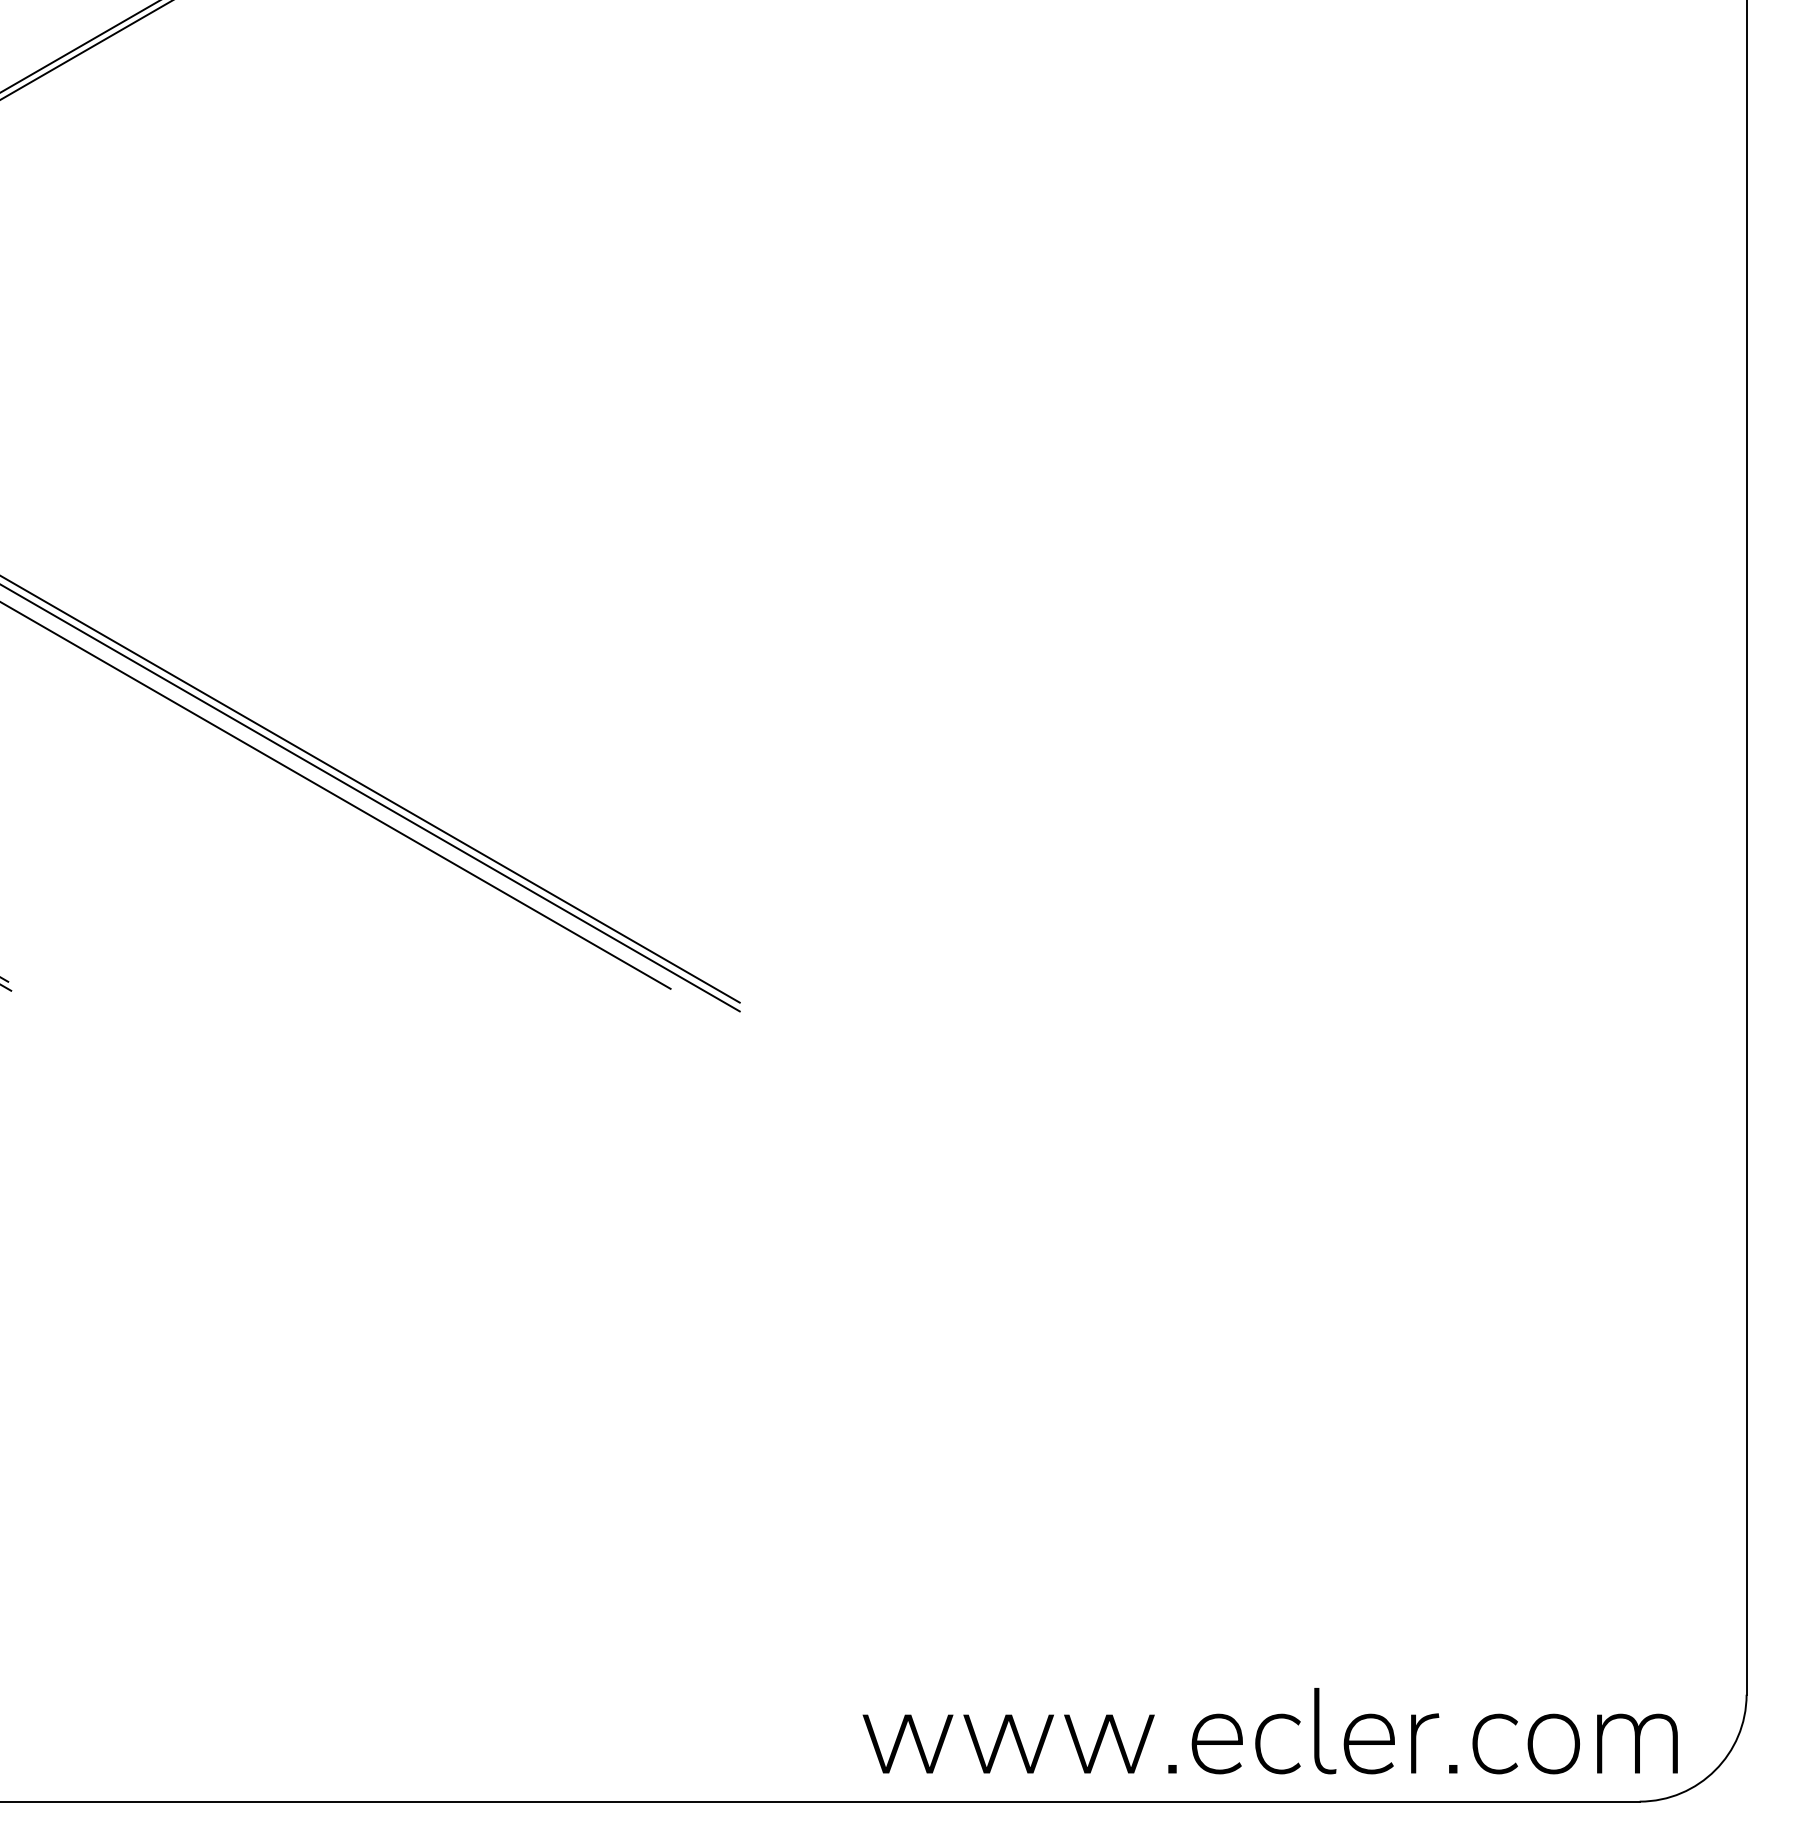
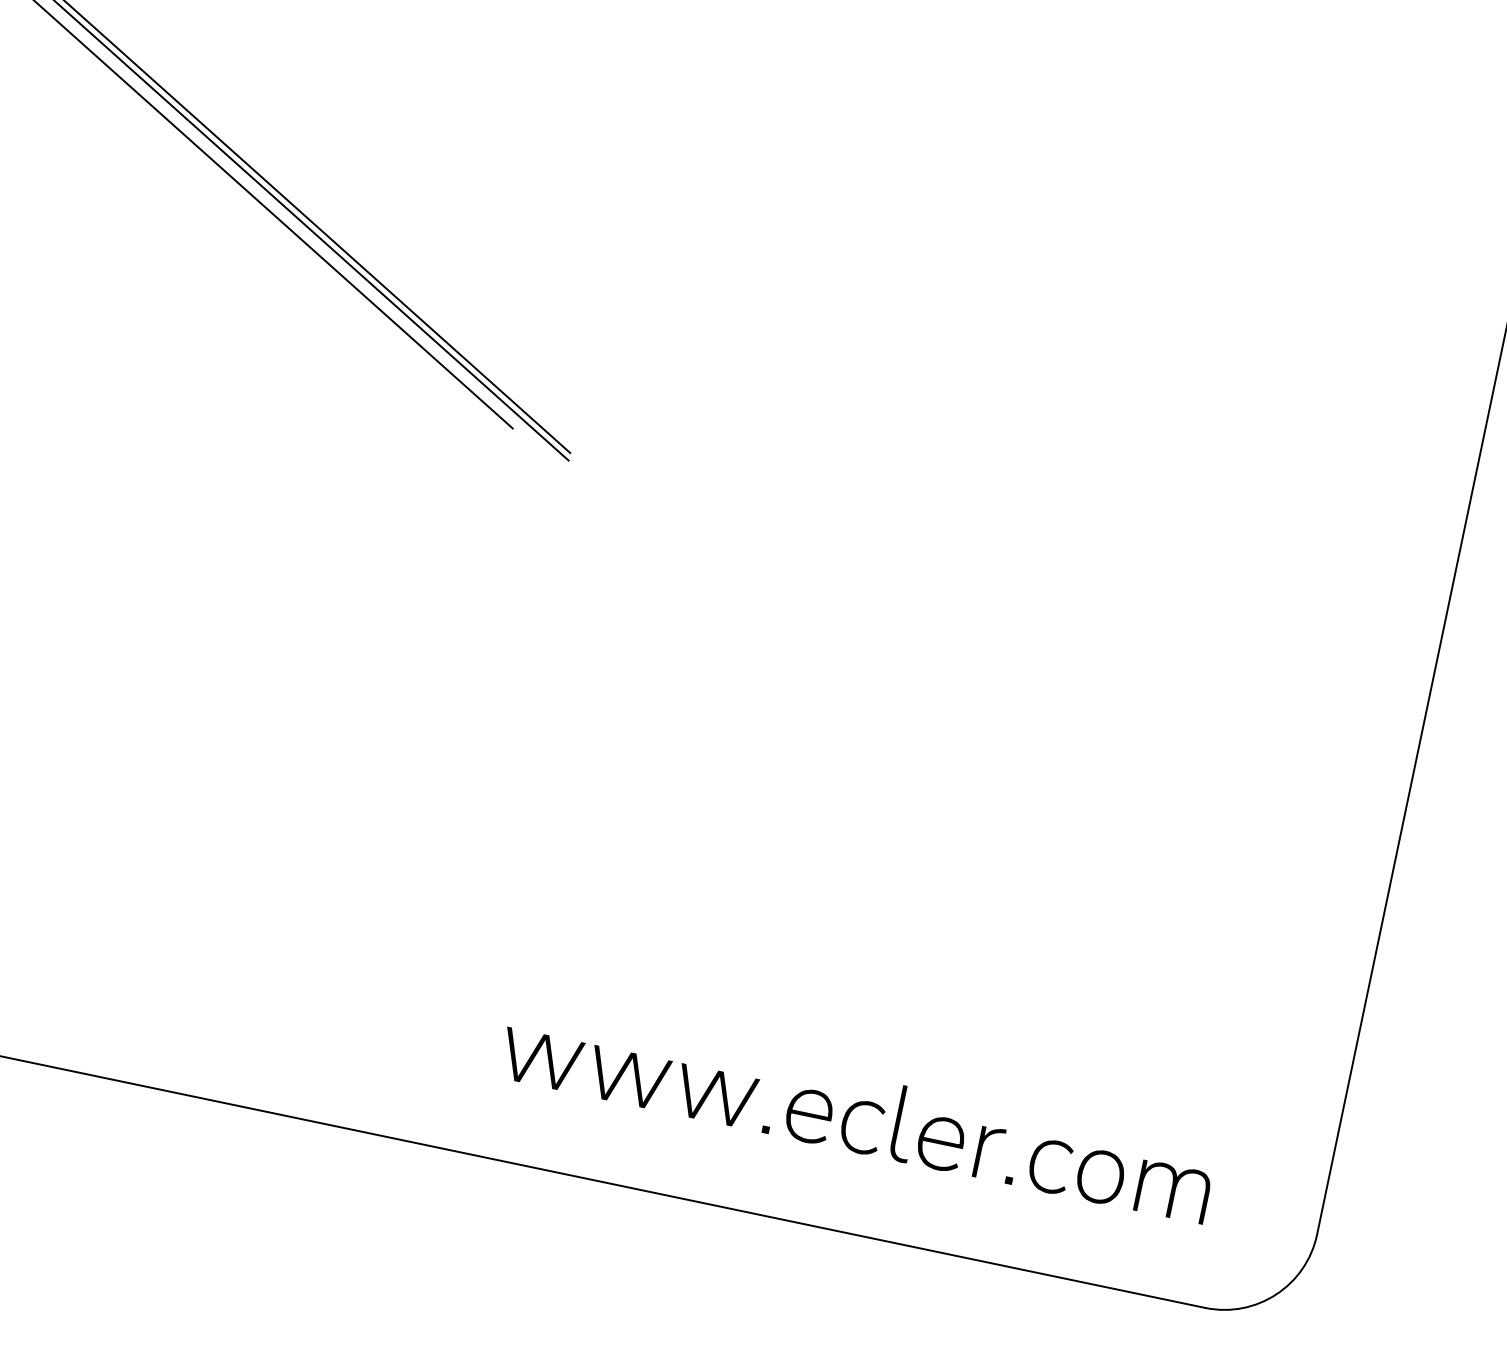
text: (1269, 1731) -> (856, 1114), moved

